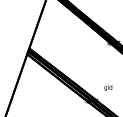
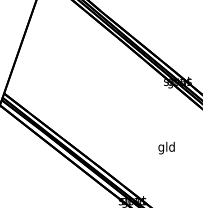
text: (108, 87) -> (167, 146), moved

